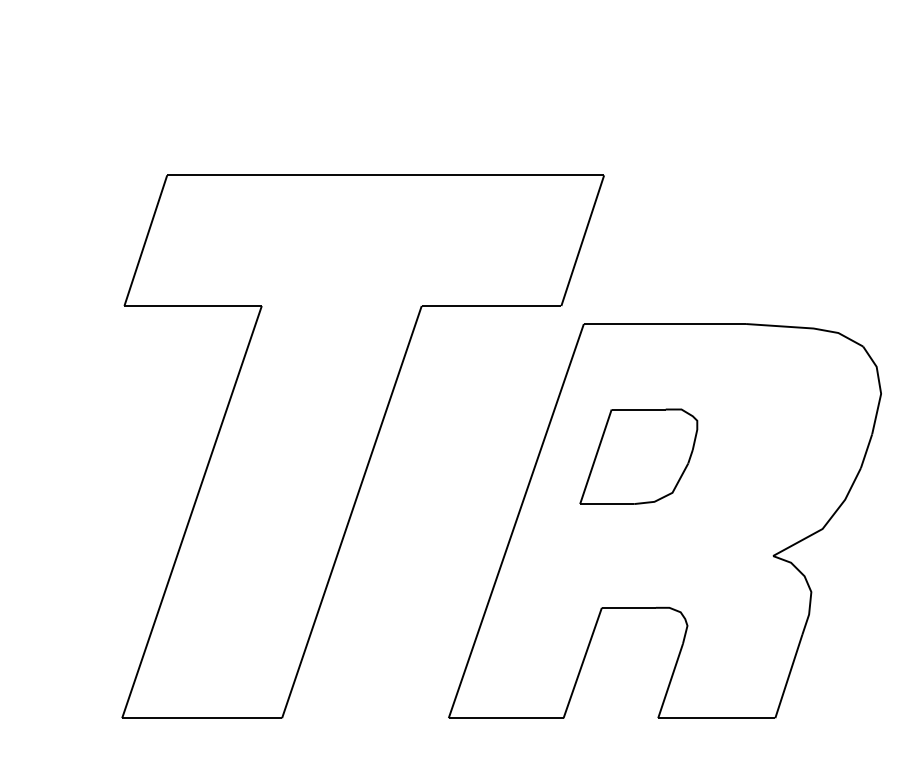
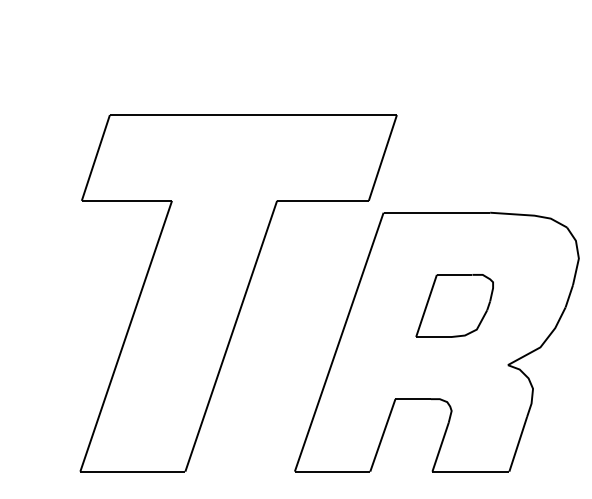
part: (638, 456) -> (454, 305), moved

